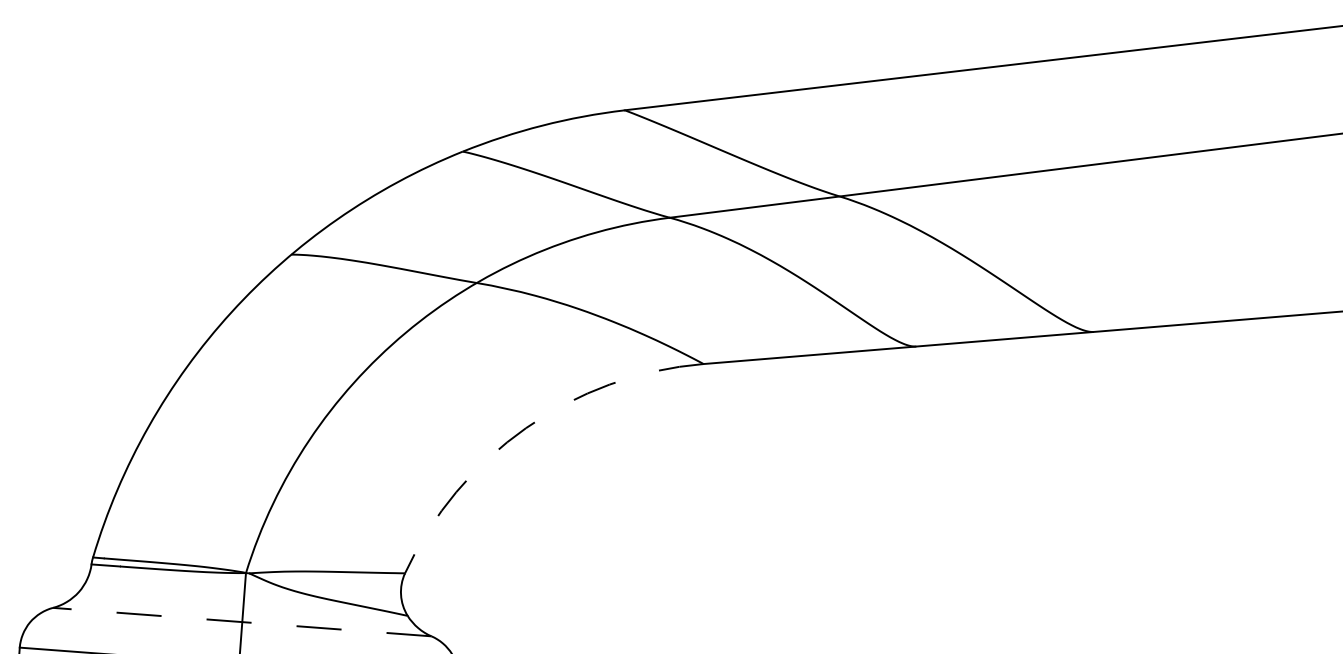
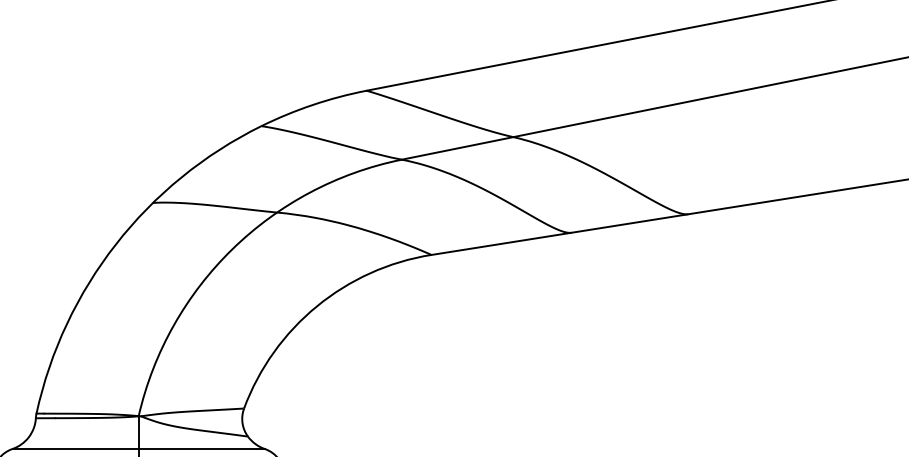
arc: (526, 428) -> (317, 306), dashed -> solid
line: (242, 621) -> (138, 448), dashed -> solid

